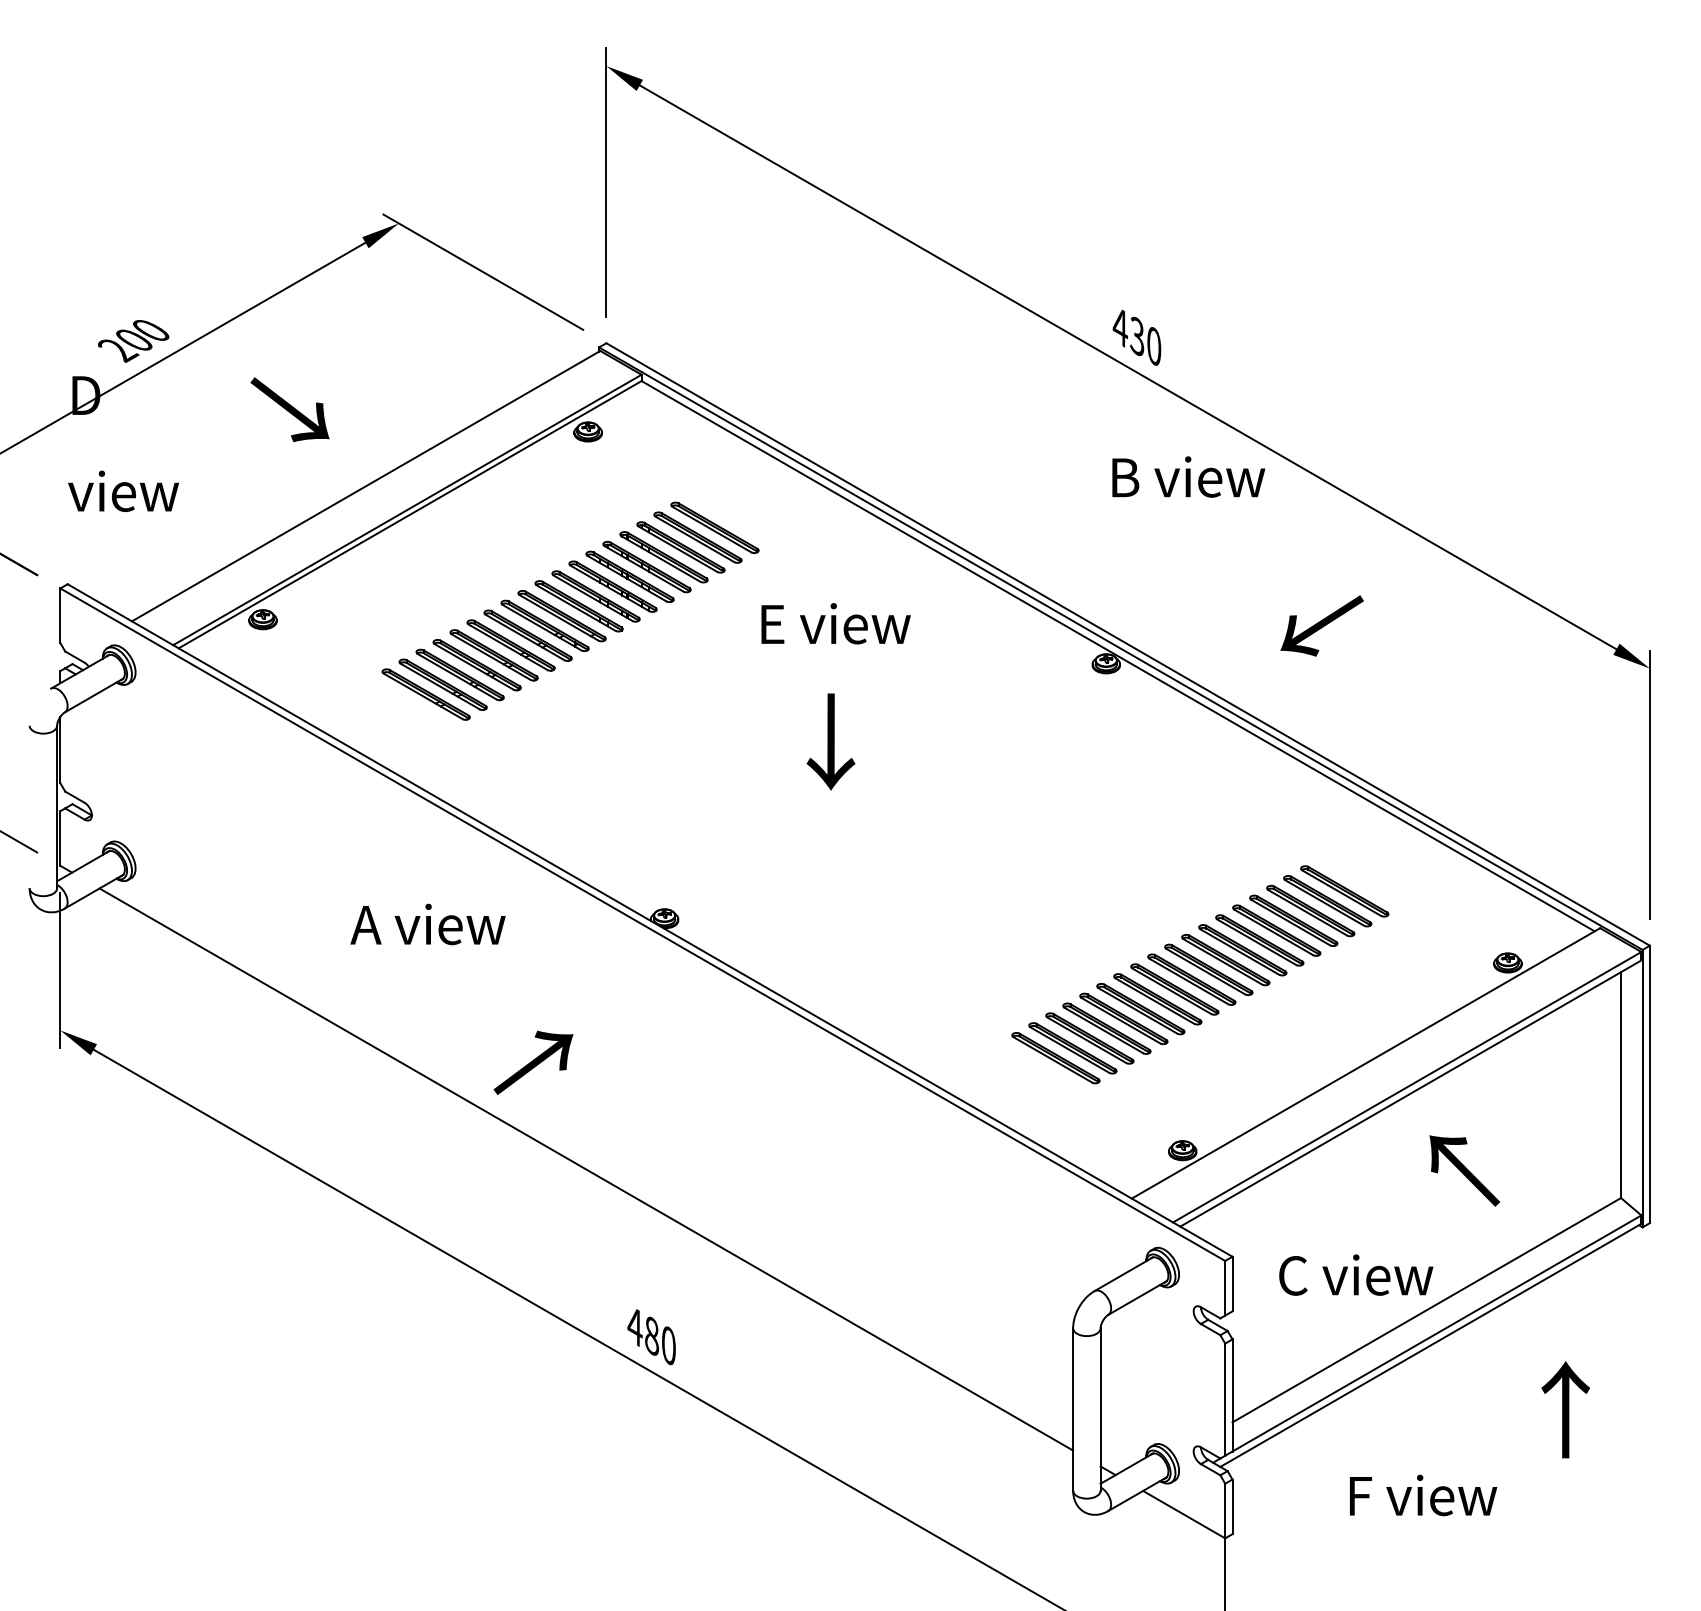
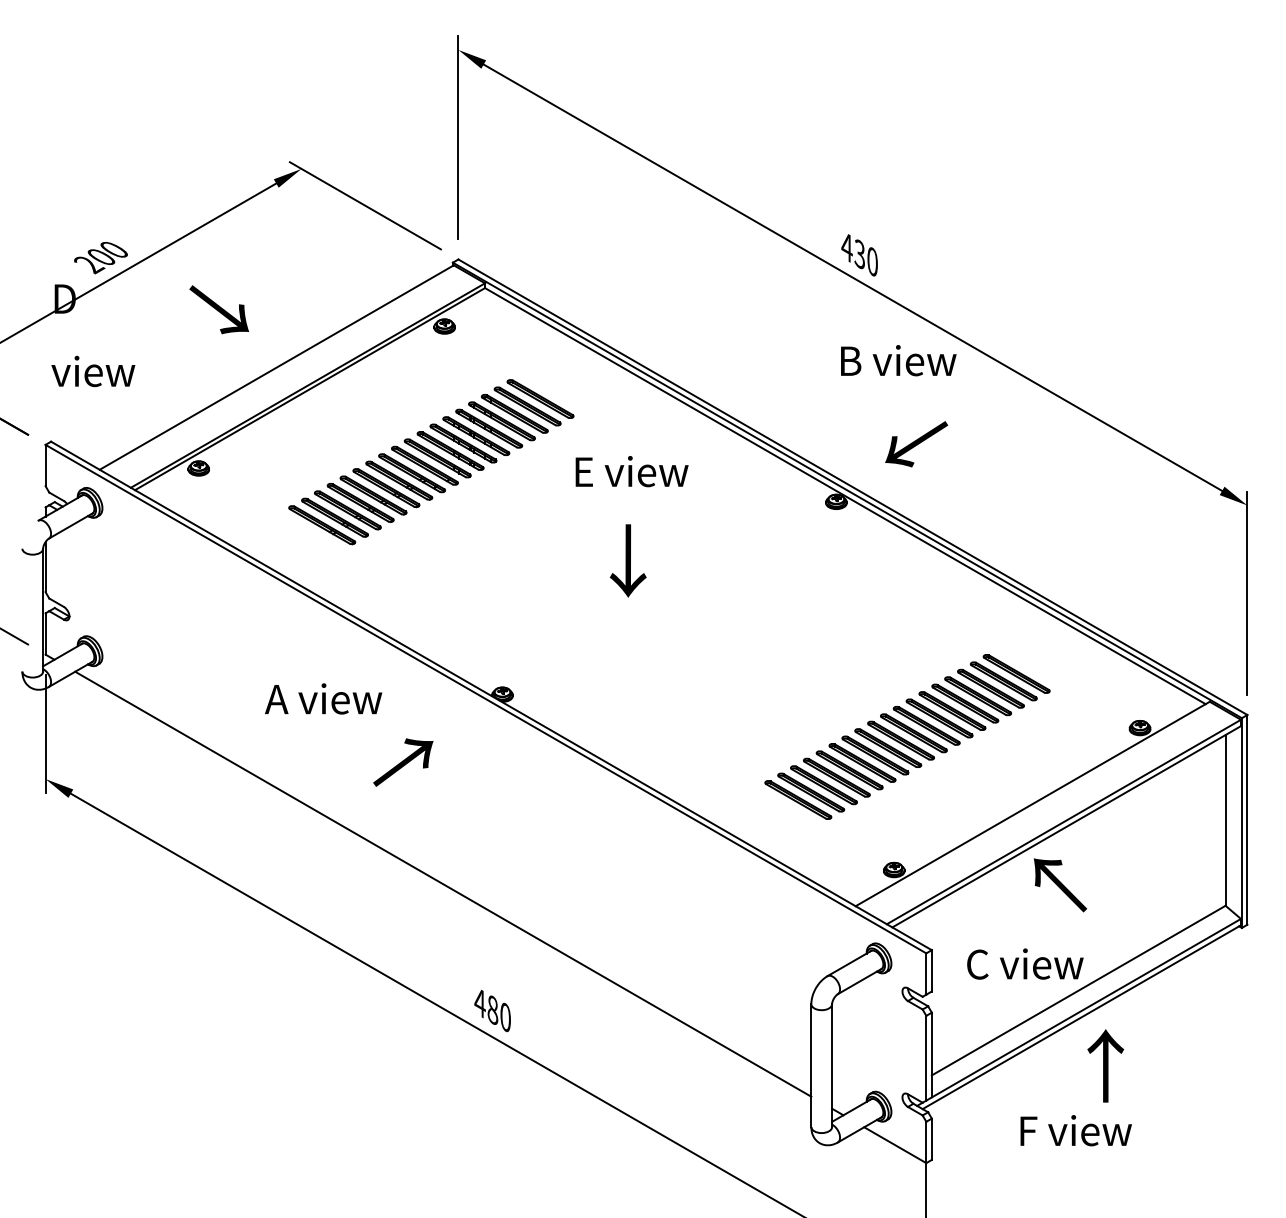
text: (1322, 626) -> (916, 444), moved
text: (533, 1062) -> (403, 762), moved
text: (1464, 1171) -> (1060, 885), moved
text: (1565, 1409) -> (1105, 1065), moved

